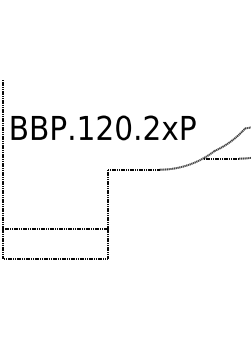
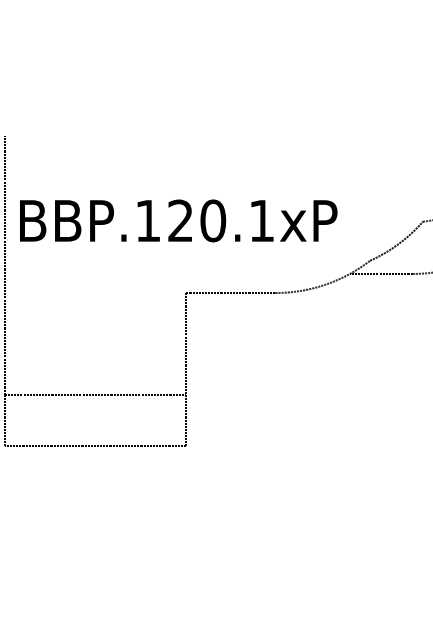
text: (151, 127) -> (261, 220), BBP.120.2xP -> BBP.120.1xP

